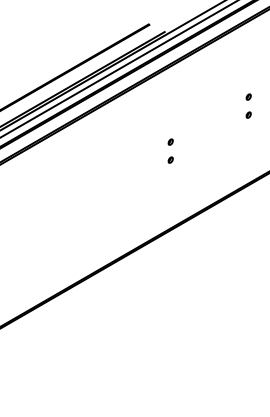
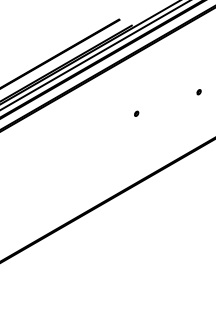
part: (248, 96) -> (198, 77), removed
part: (170, 159) -> (136, 127), removed

